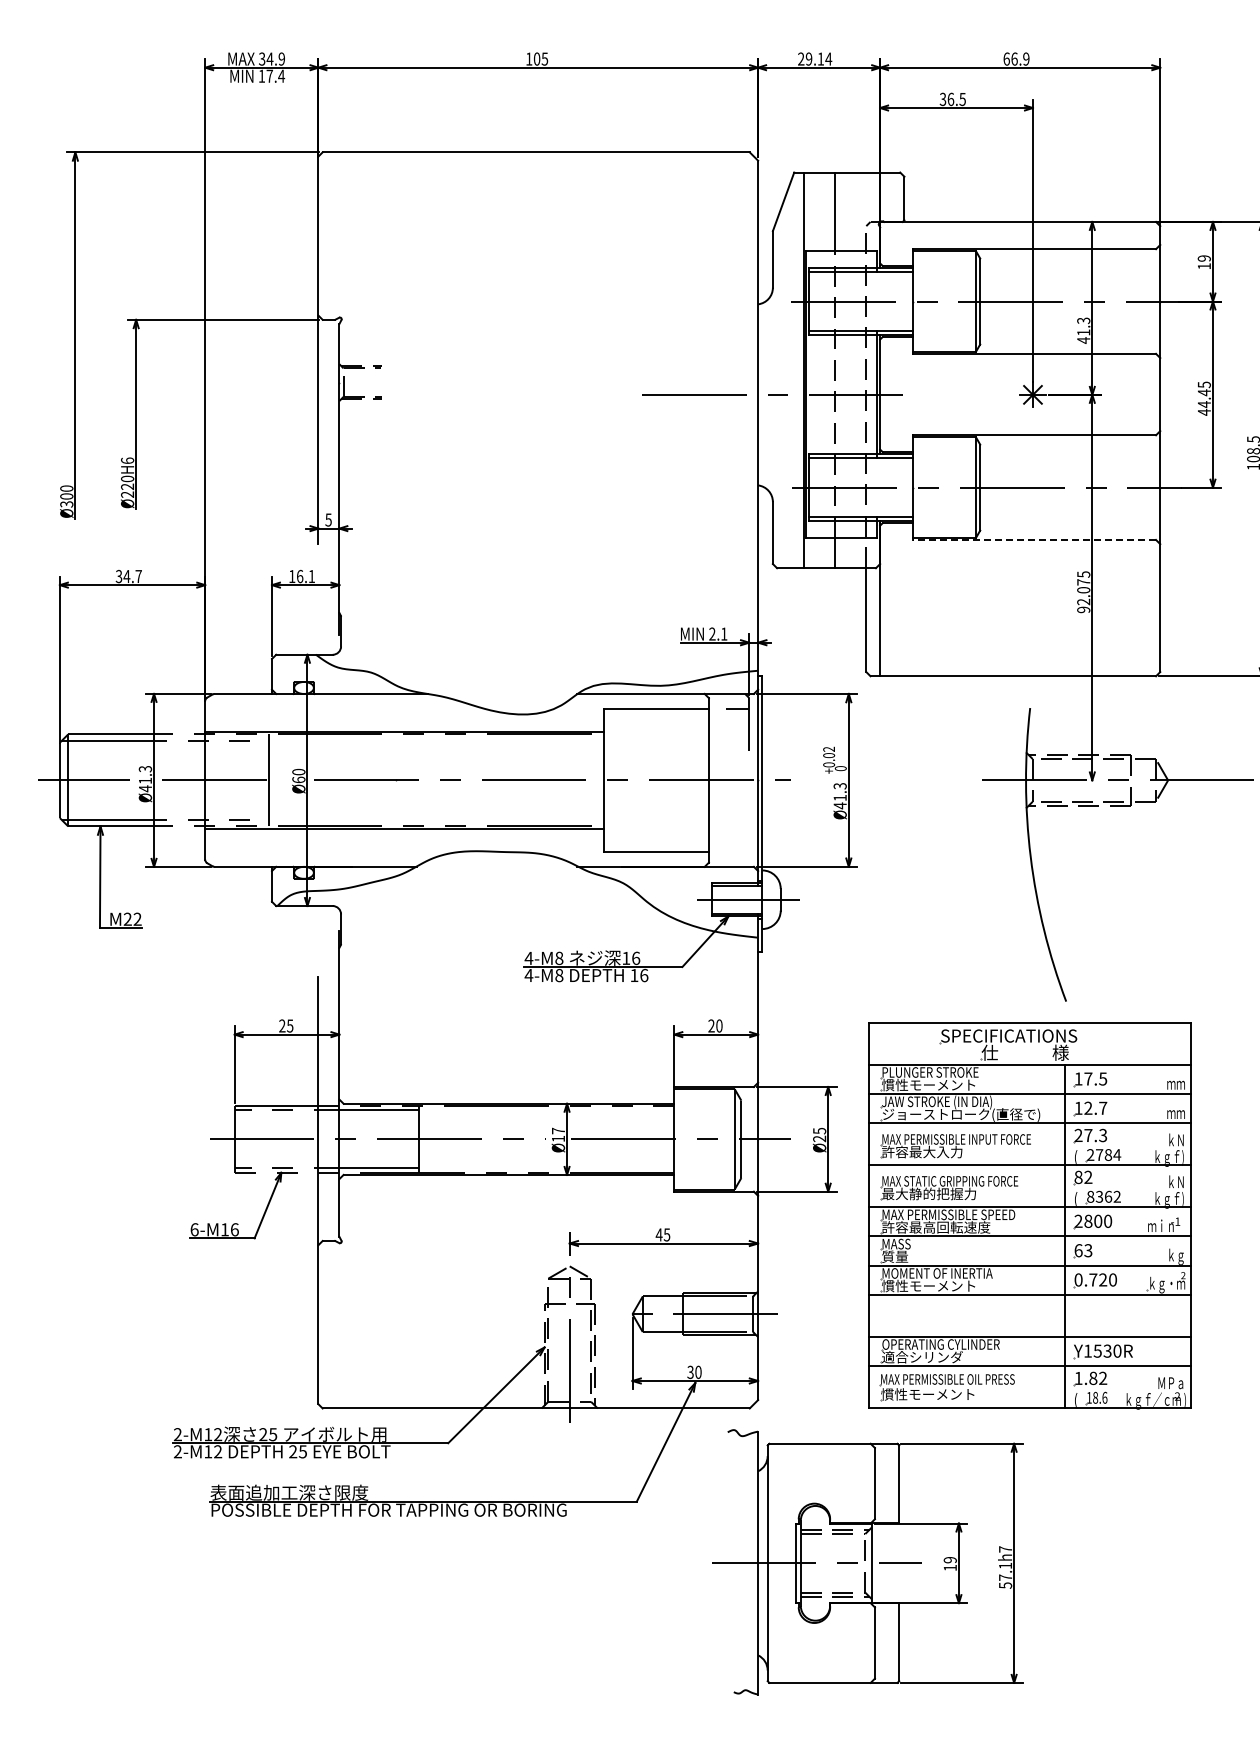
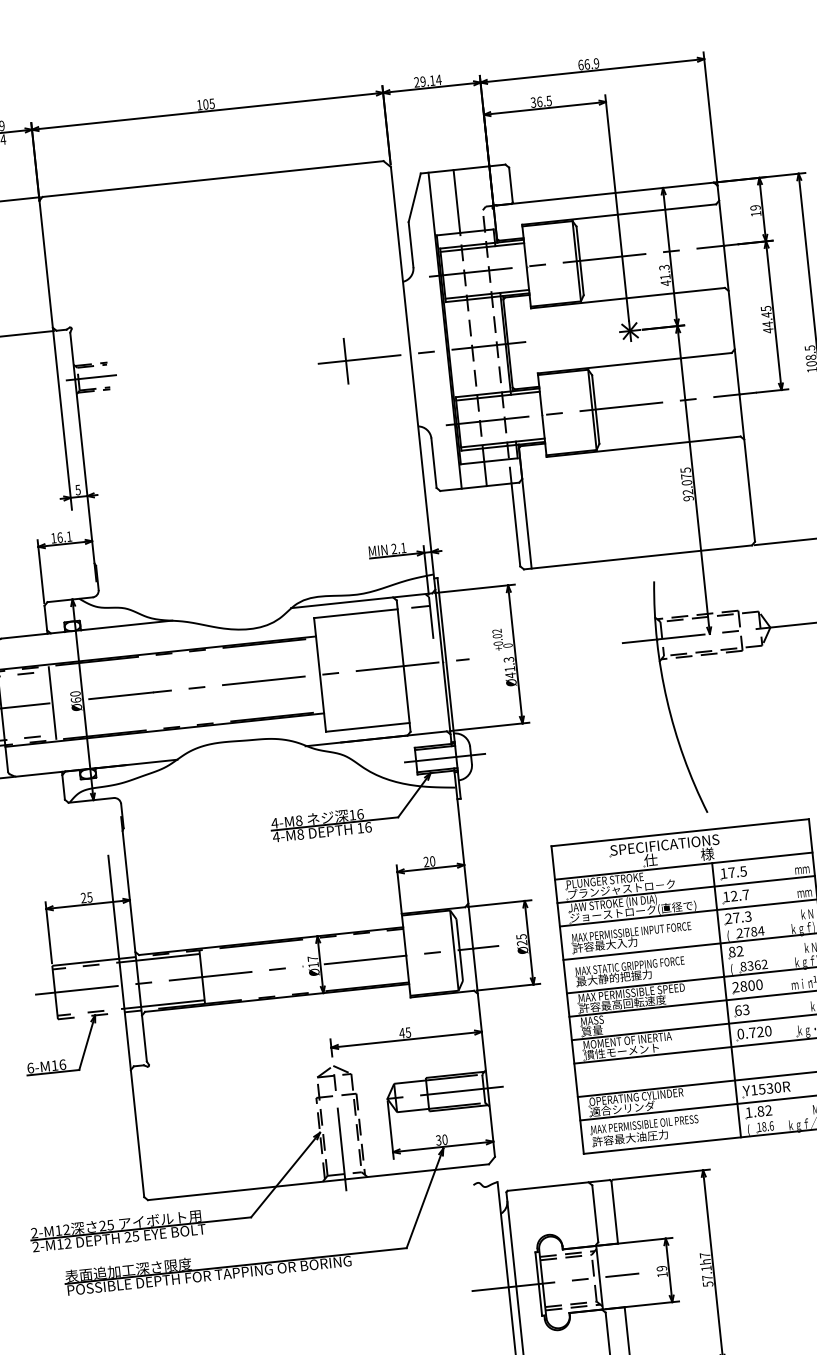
line: (359, 382) -> (91, 377), added
line: (677, 395) -> (346, 361), added
line: (1034, 539) -> (643, 446), dashed -> solid
text: (949, 1084) -> (621, 888), 慣性モーメント -> プランジャストロ－ク
text: (928, 1394) -> (630, 1138), 慣性モーメント -> 許容最大油圧力

